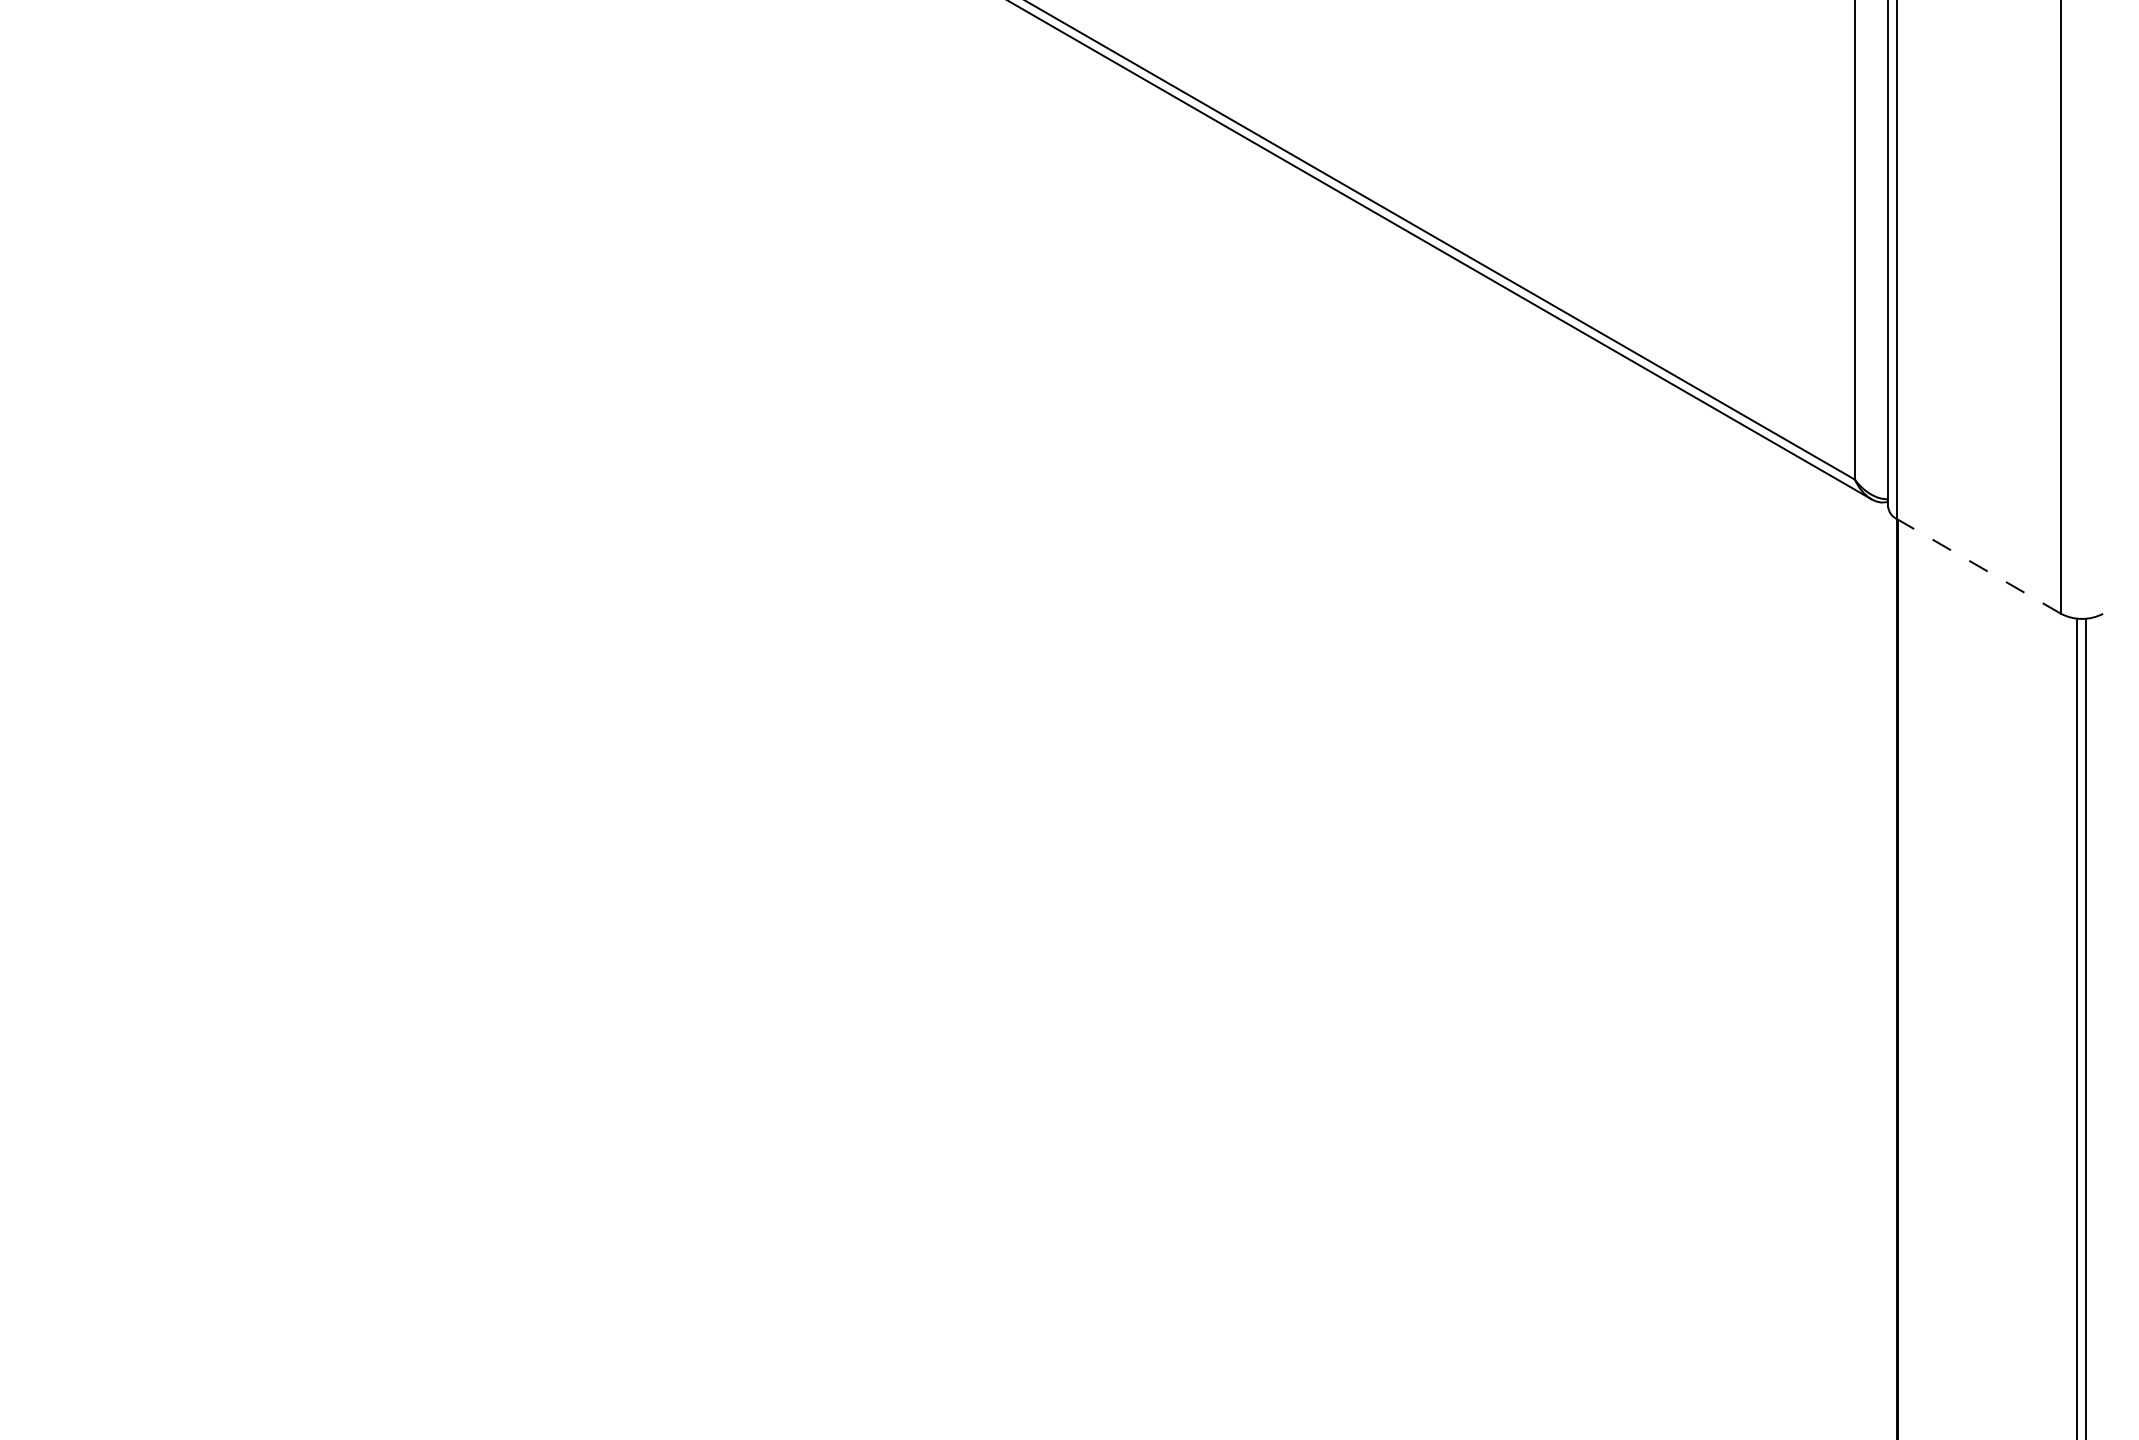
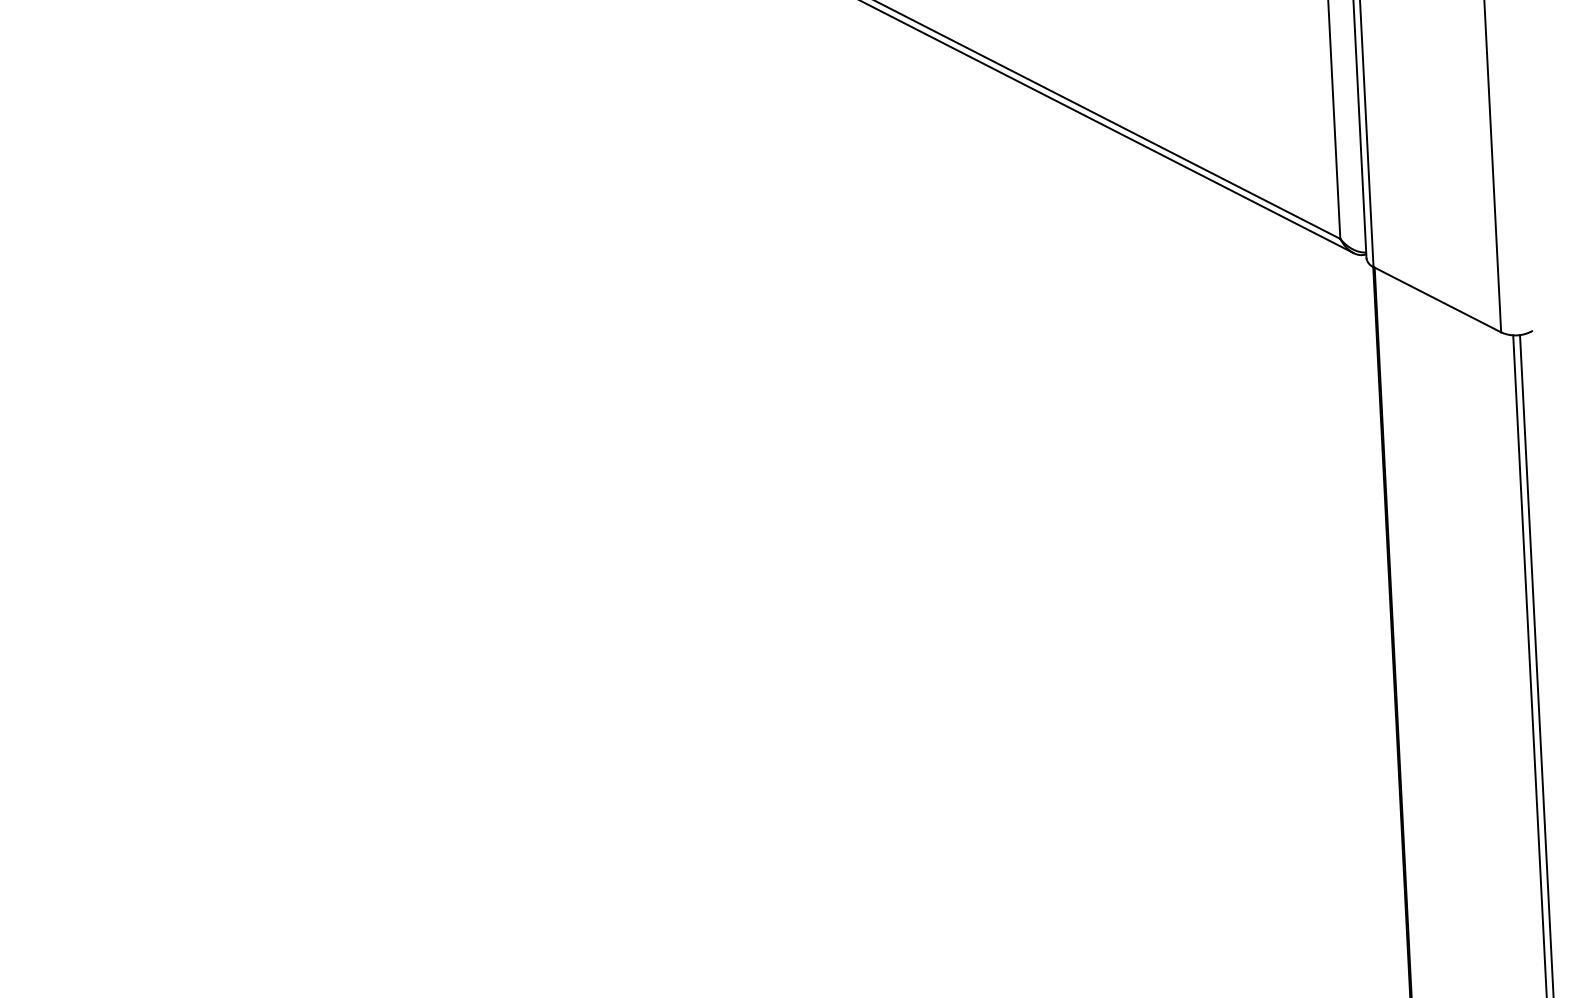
line: (1979, 566) -> (1437, 299), dashed -> solid

